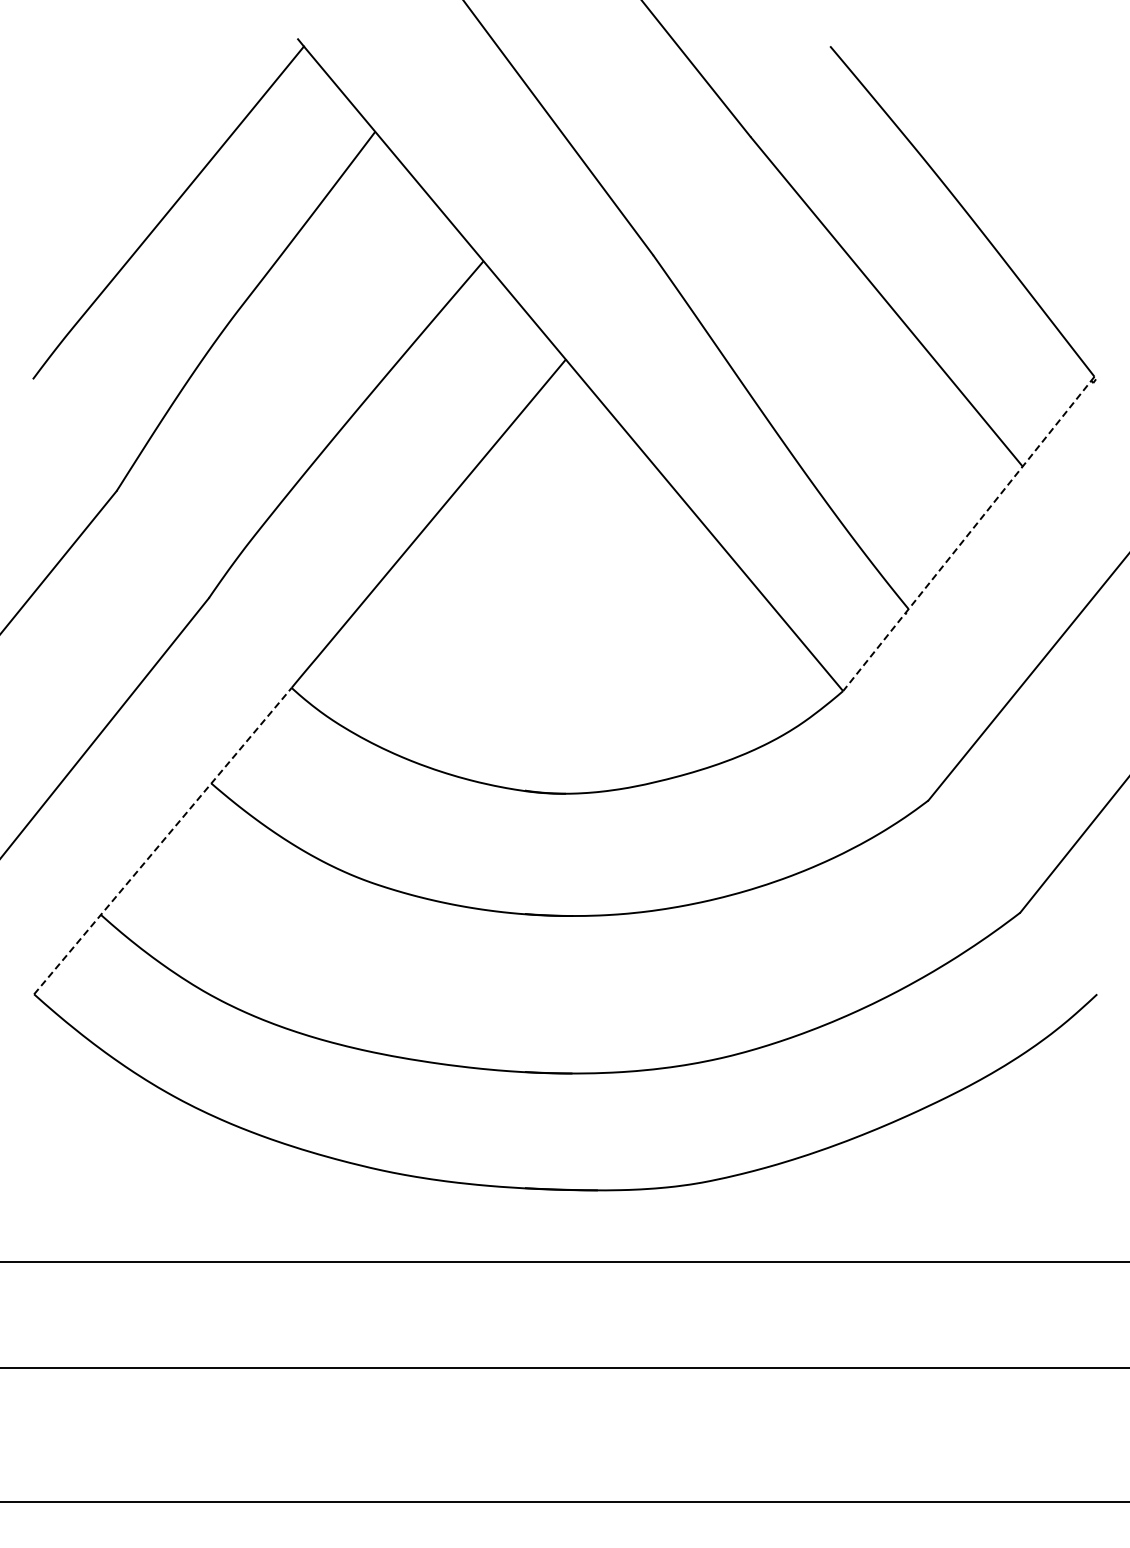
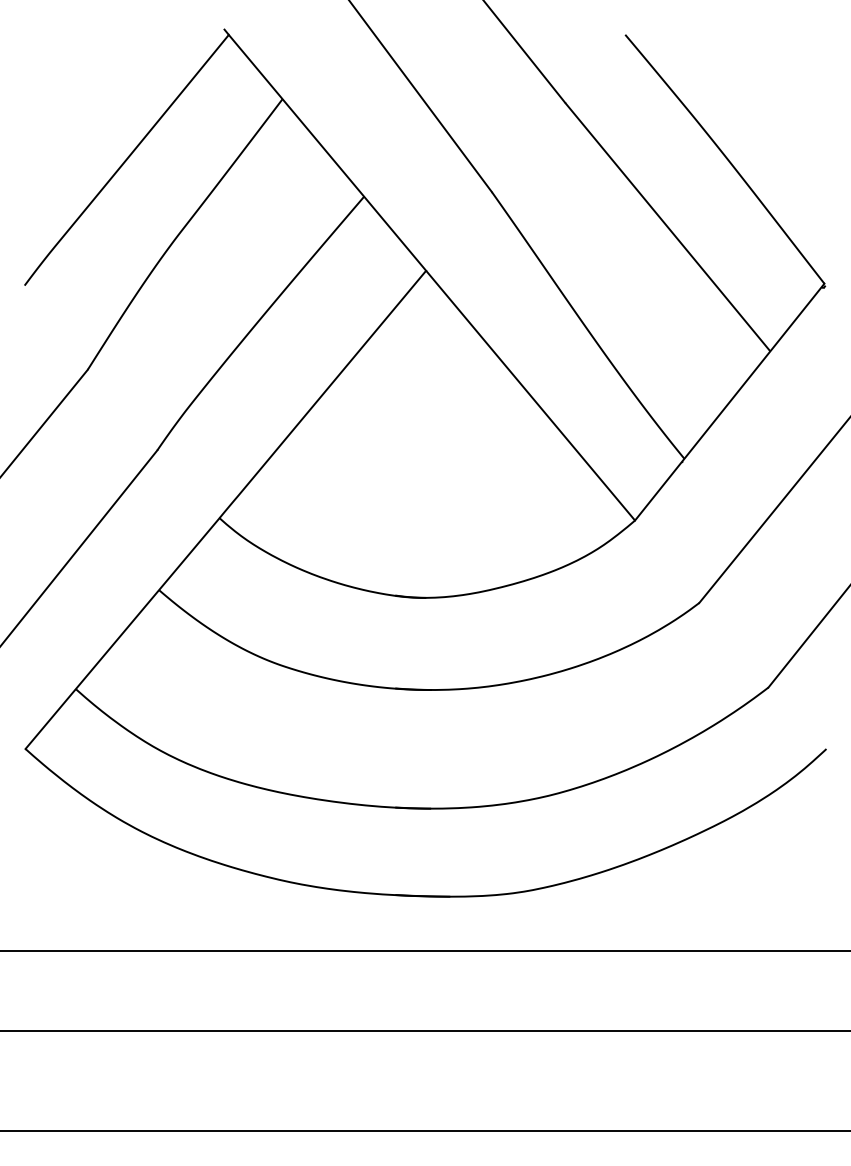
line: (968, 534) -> (729, 402), dashed -> solid
line: (163, 840) -> (123, 633), dashed -> solid

